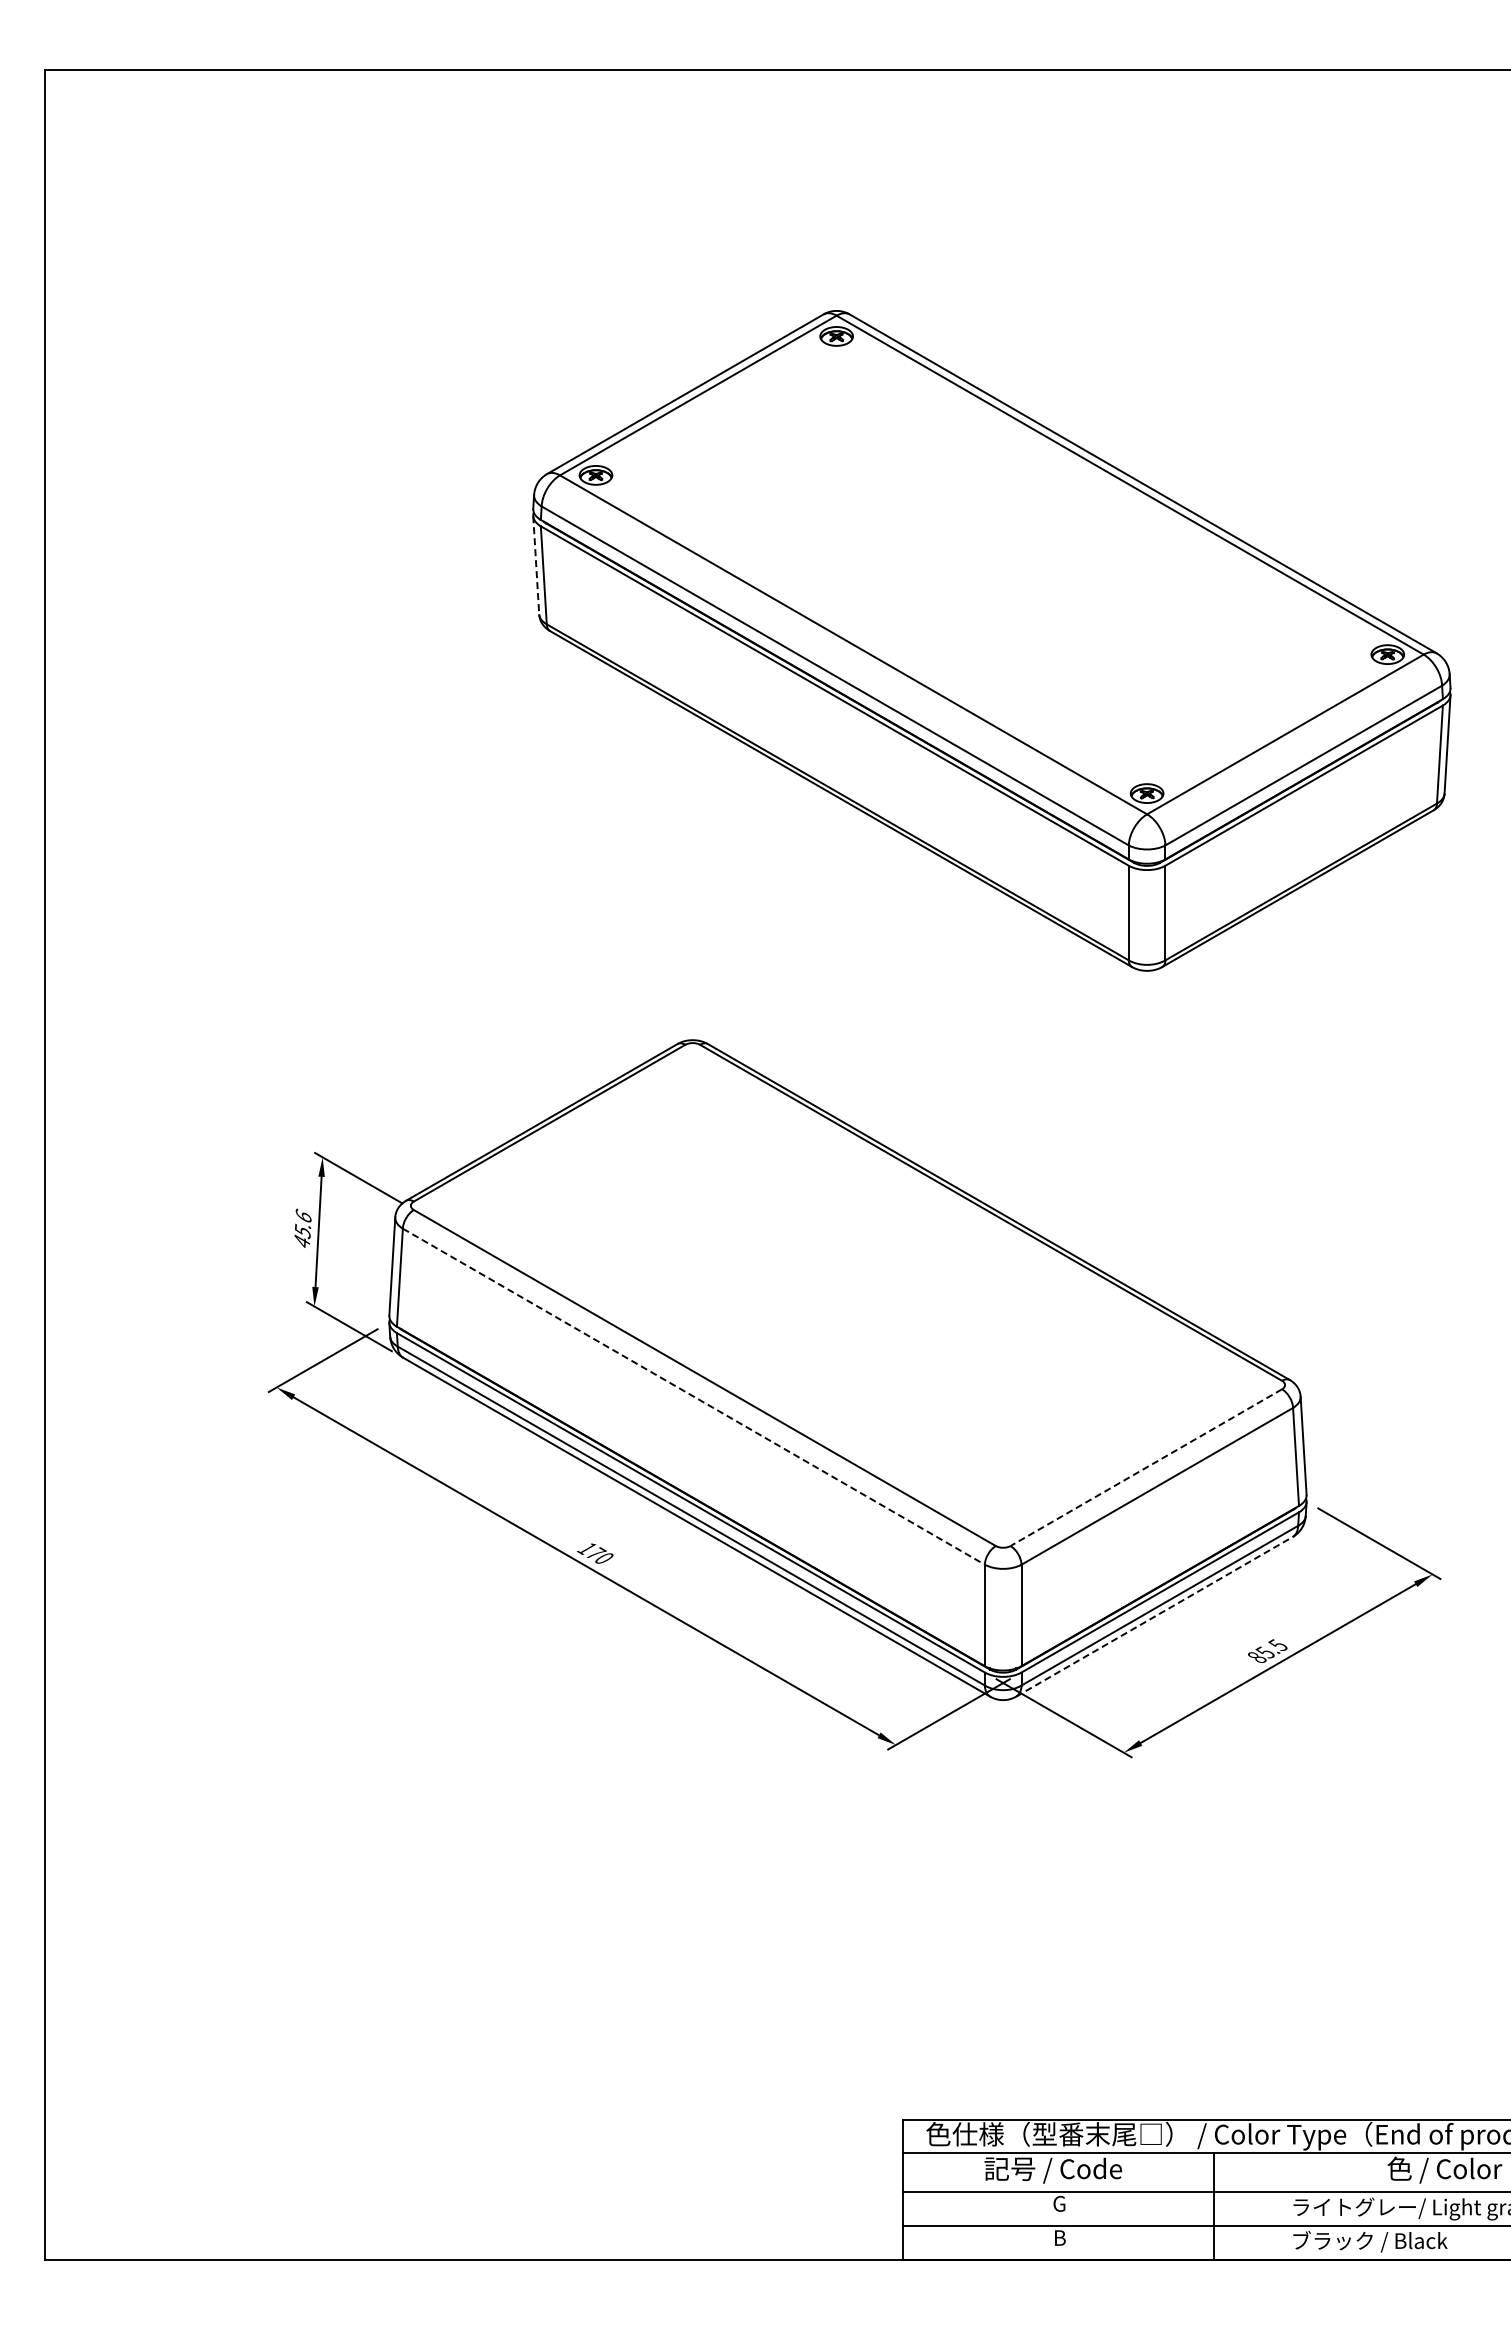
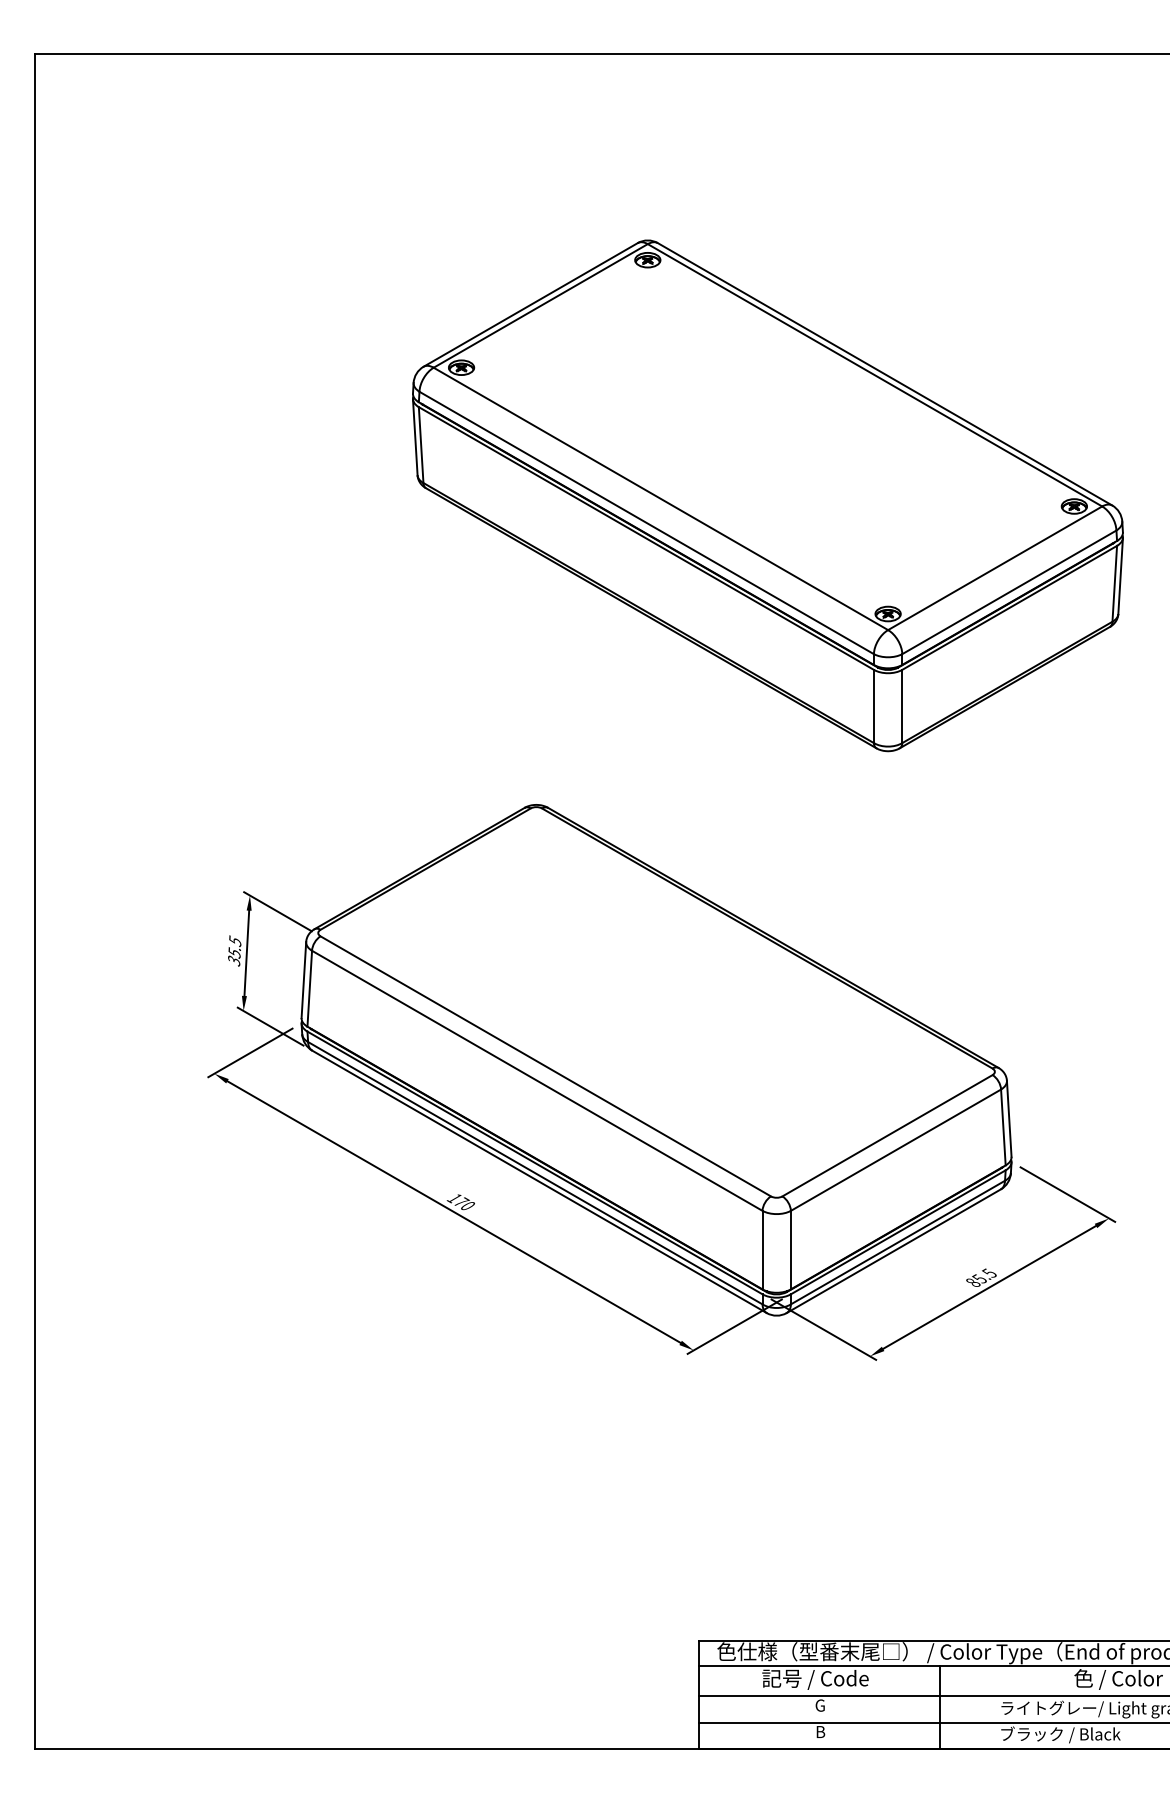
line: (536, 565) -> (415, 437), dashed -> solid
text: (302, 1228) -> (234, 950), 45.6 -> 35.5
line: (694, 1396) -> (537, 1080), dashed -> solid
line: (1146, 1467) -> (887, 1135), dashed -> solid
line: (1154, 1616) -> (893, 1250), dashed -> solid

